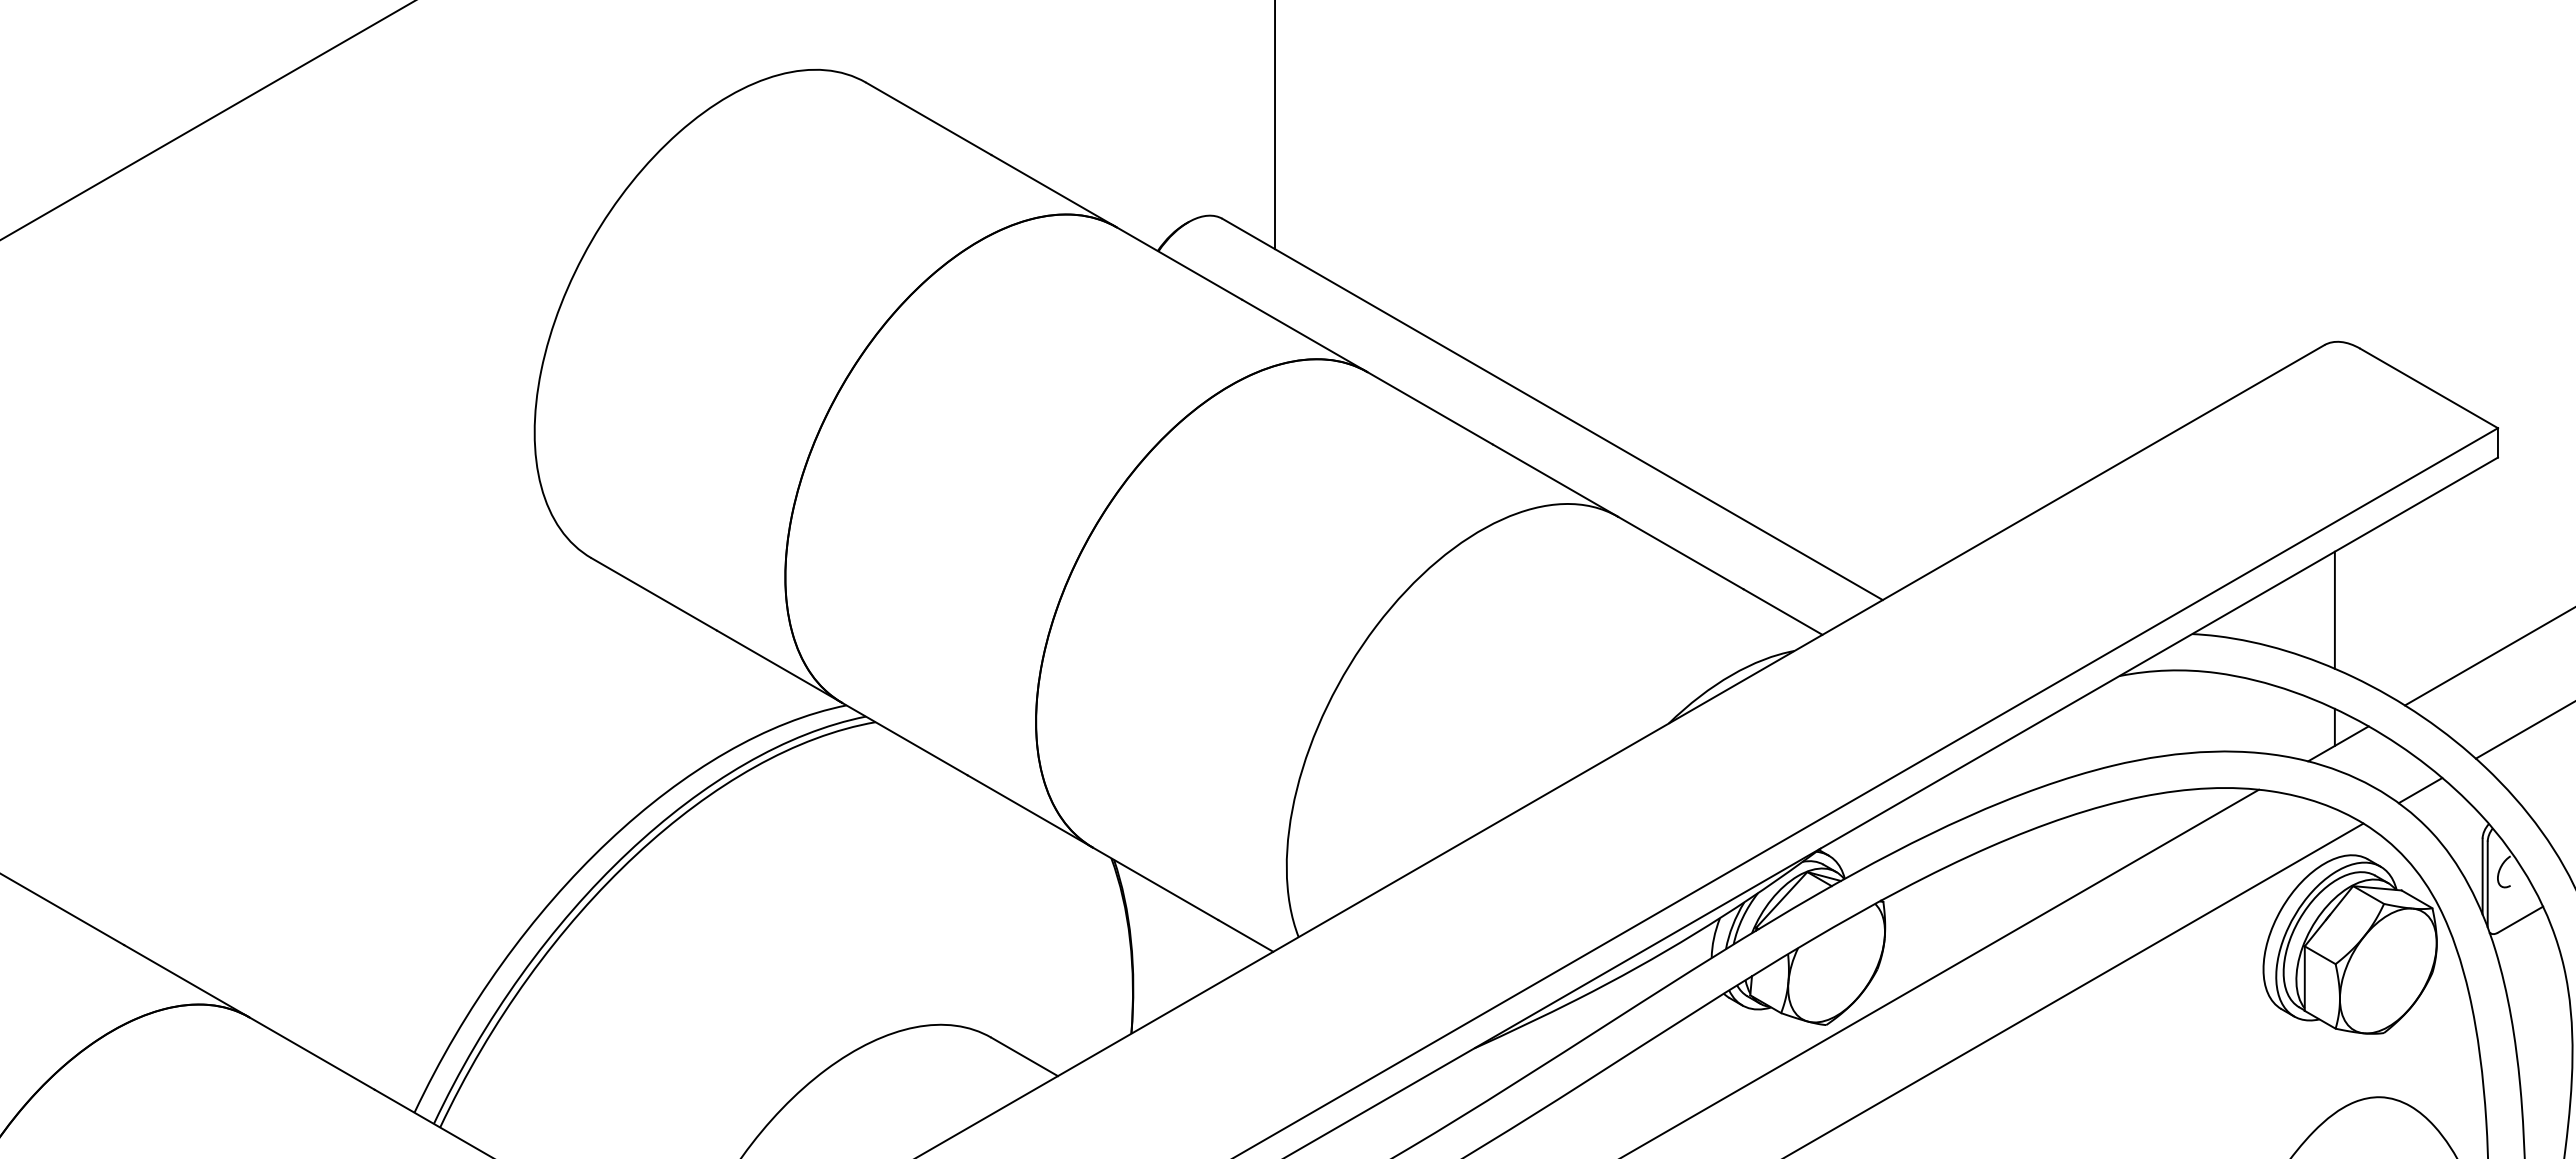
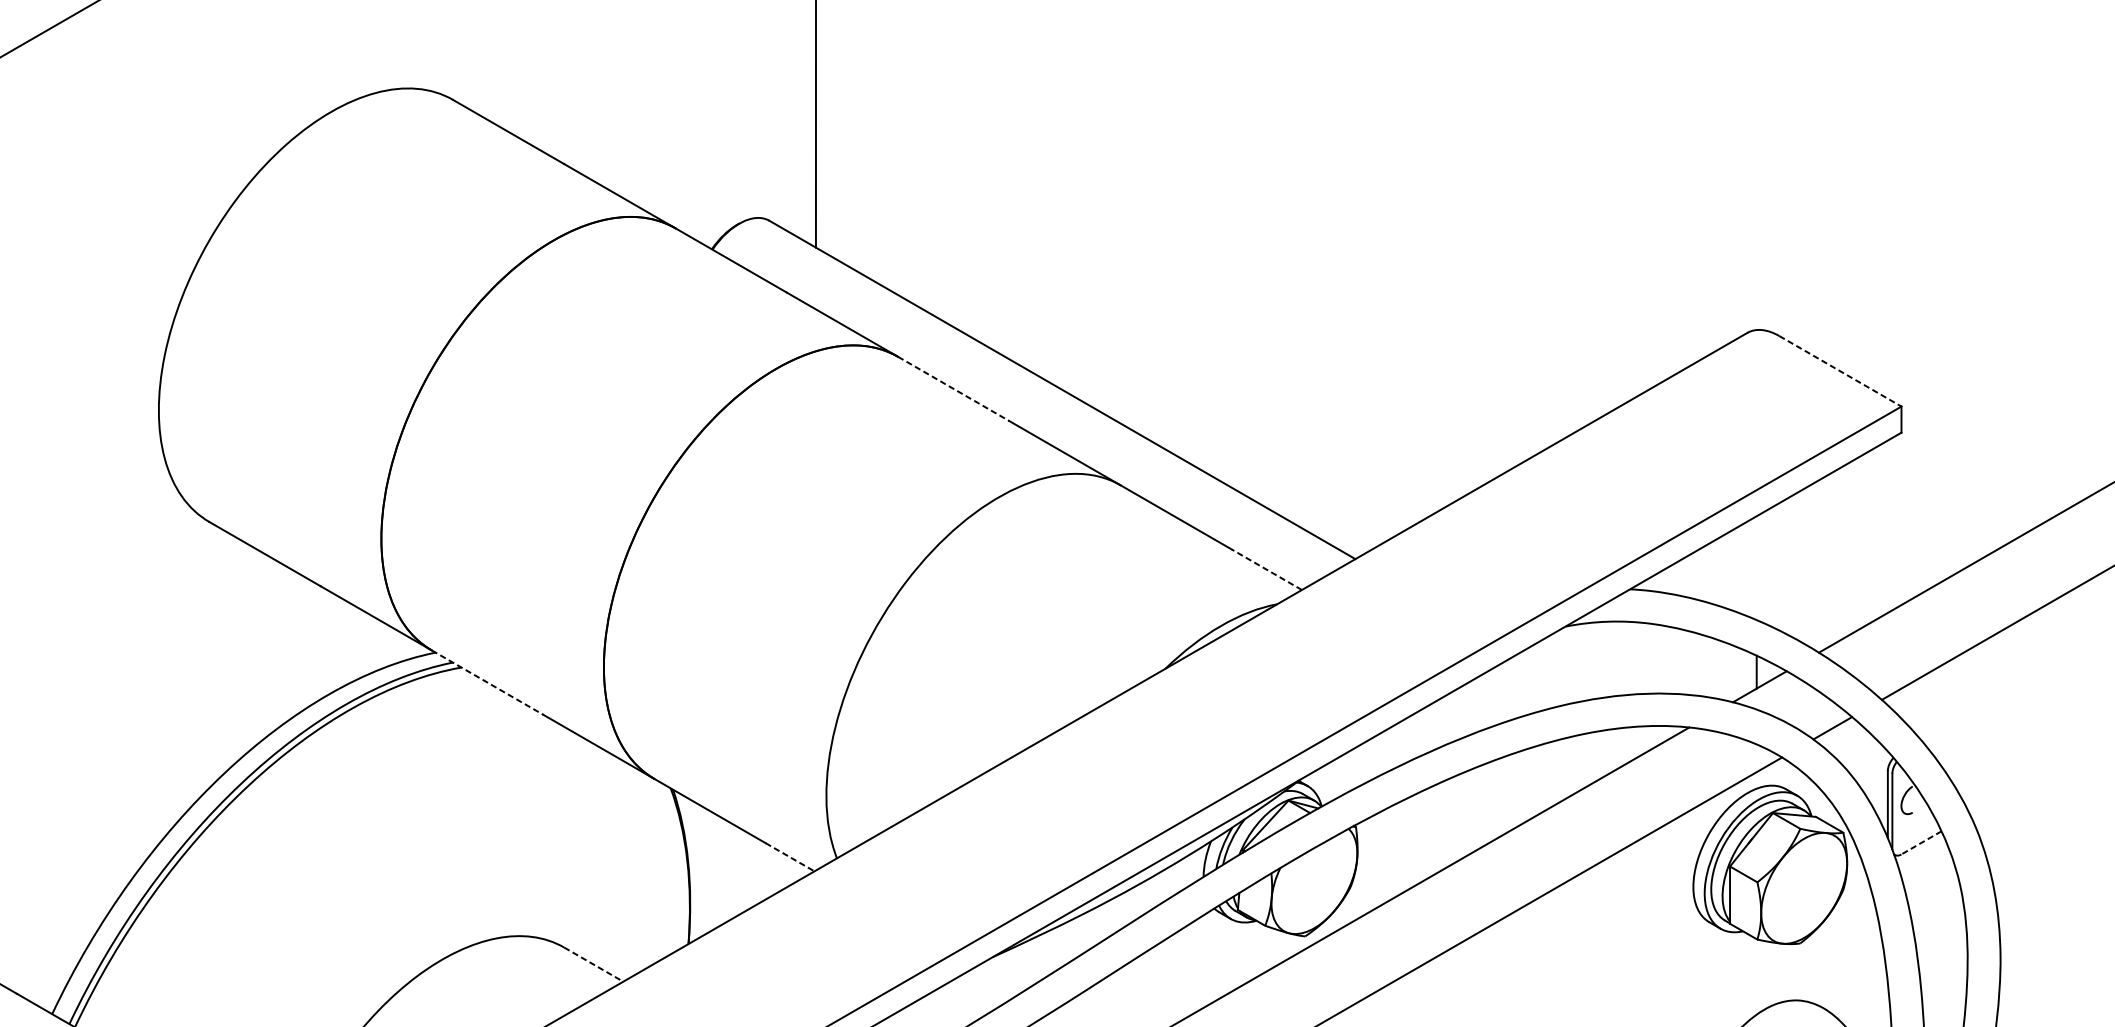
line: (2429, 388) -> (1840, 371), solid -> dashed
line: (1430, 408) -> (953, 389), solid -> dashed
line: (2334, 609) -> (1756, 567), removed
line: (1783, 612) -> (1267, 570), solid -> dashed
line: (905, 739) -> (488, 682), solid -> dashed
line: (2520, 919) -> (1921, 842), solid -> dashed
line: (1245, 935) -> (789, 856), solid -> dashed
line: (1025, 1057) -> (594, 965), solid -> dashed

